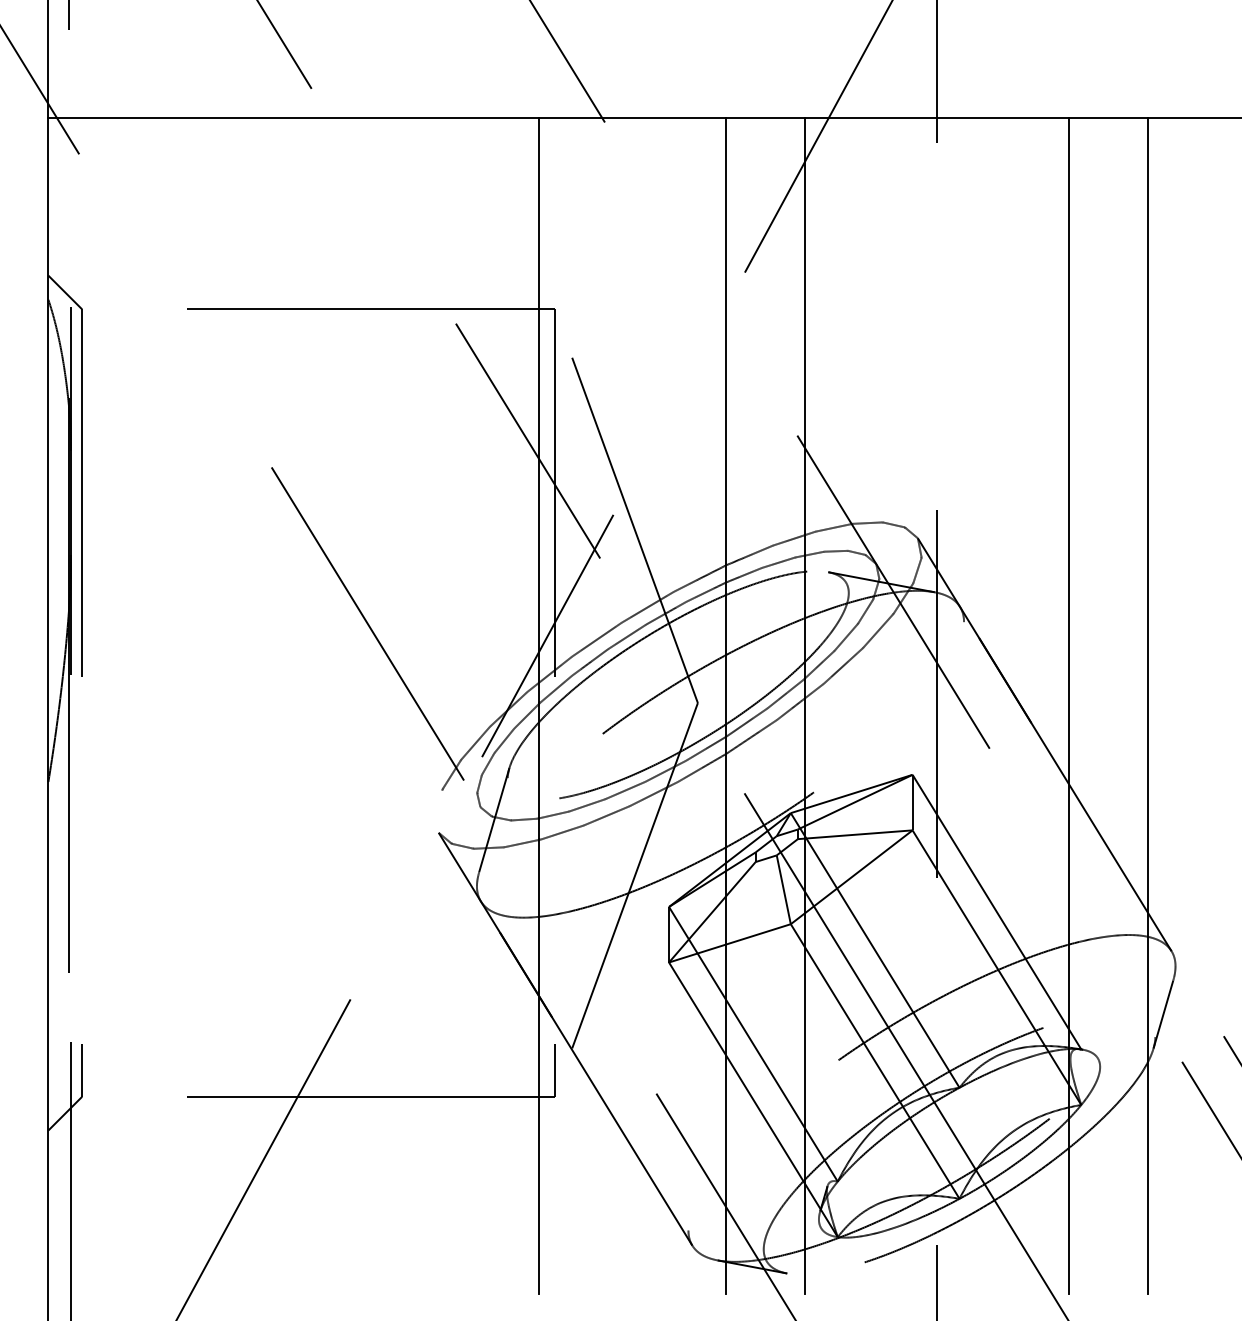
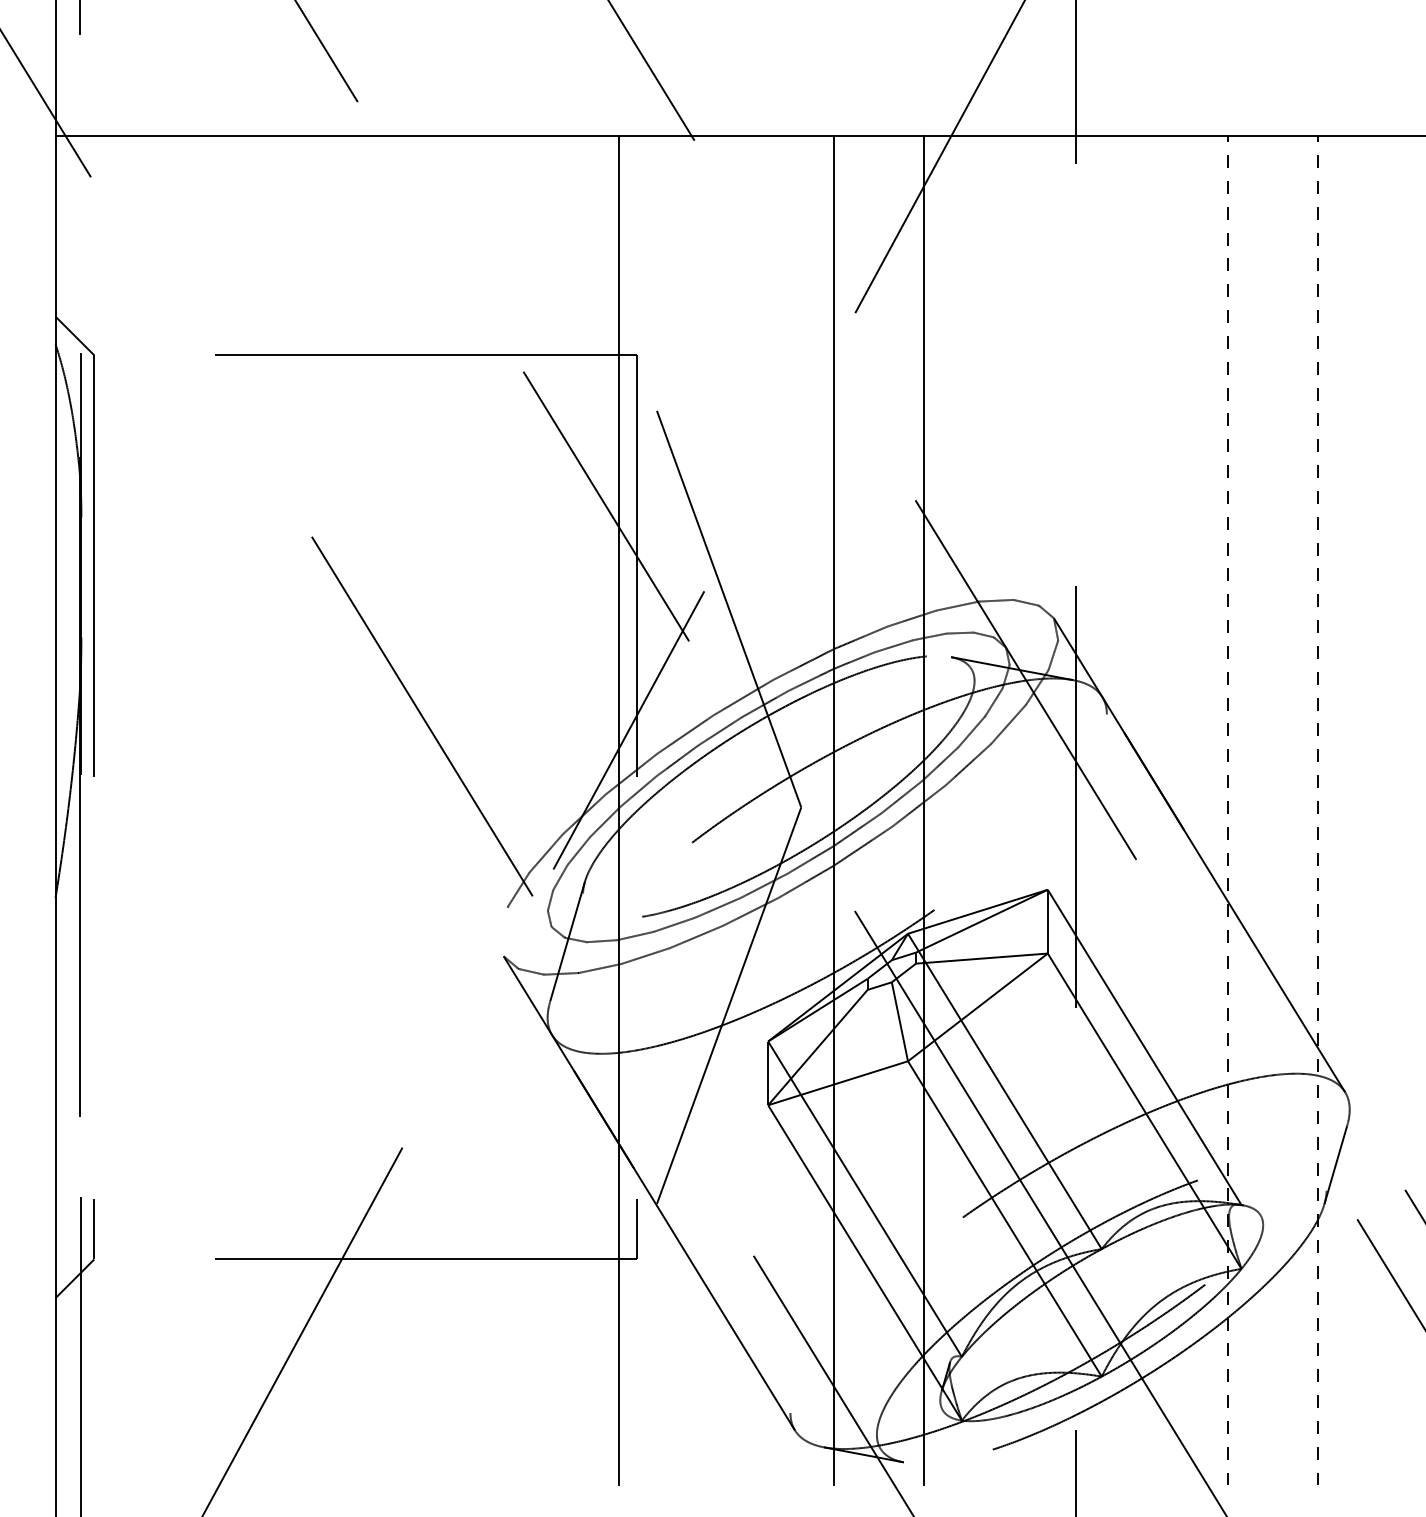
line: (1069, 705) -> (1227, 810), solid -> dashed
line: (1148, 705) -> (1318, 810), solid -> dashed

